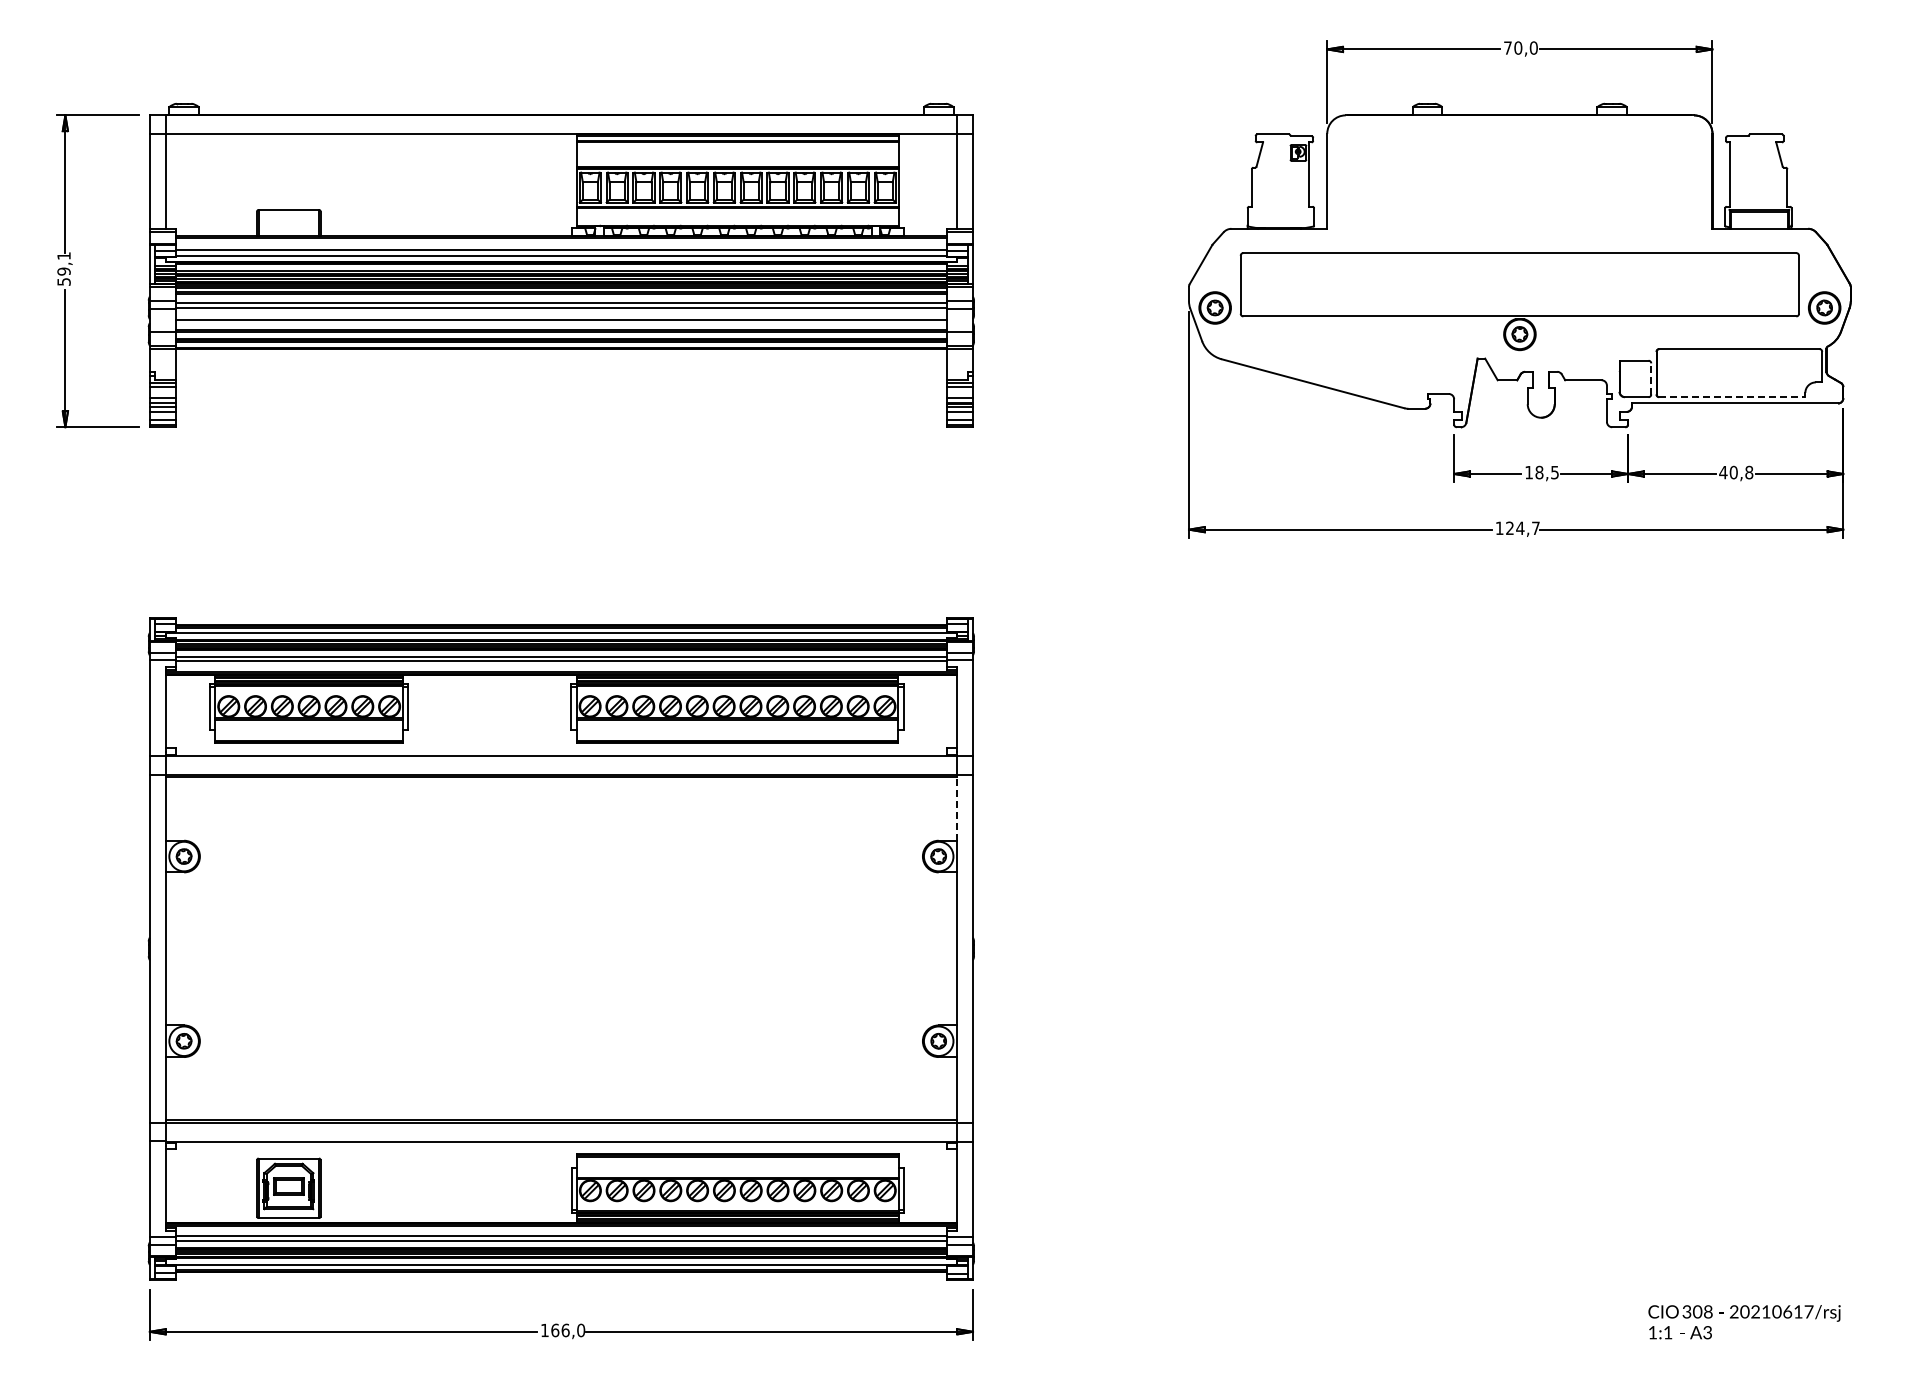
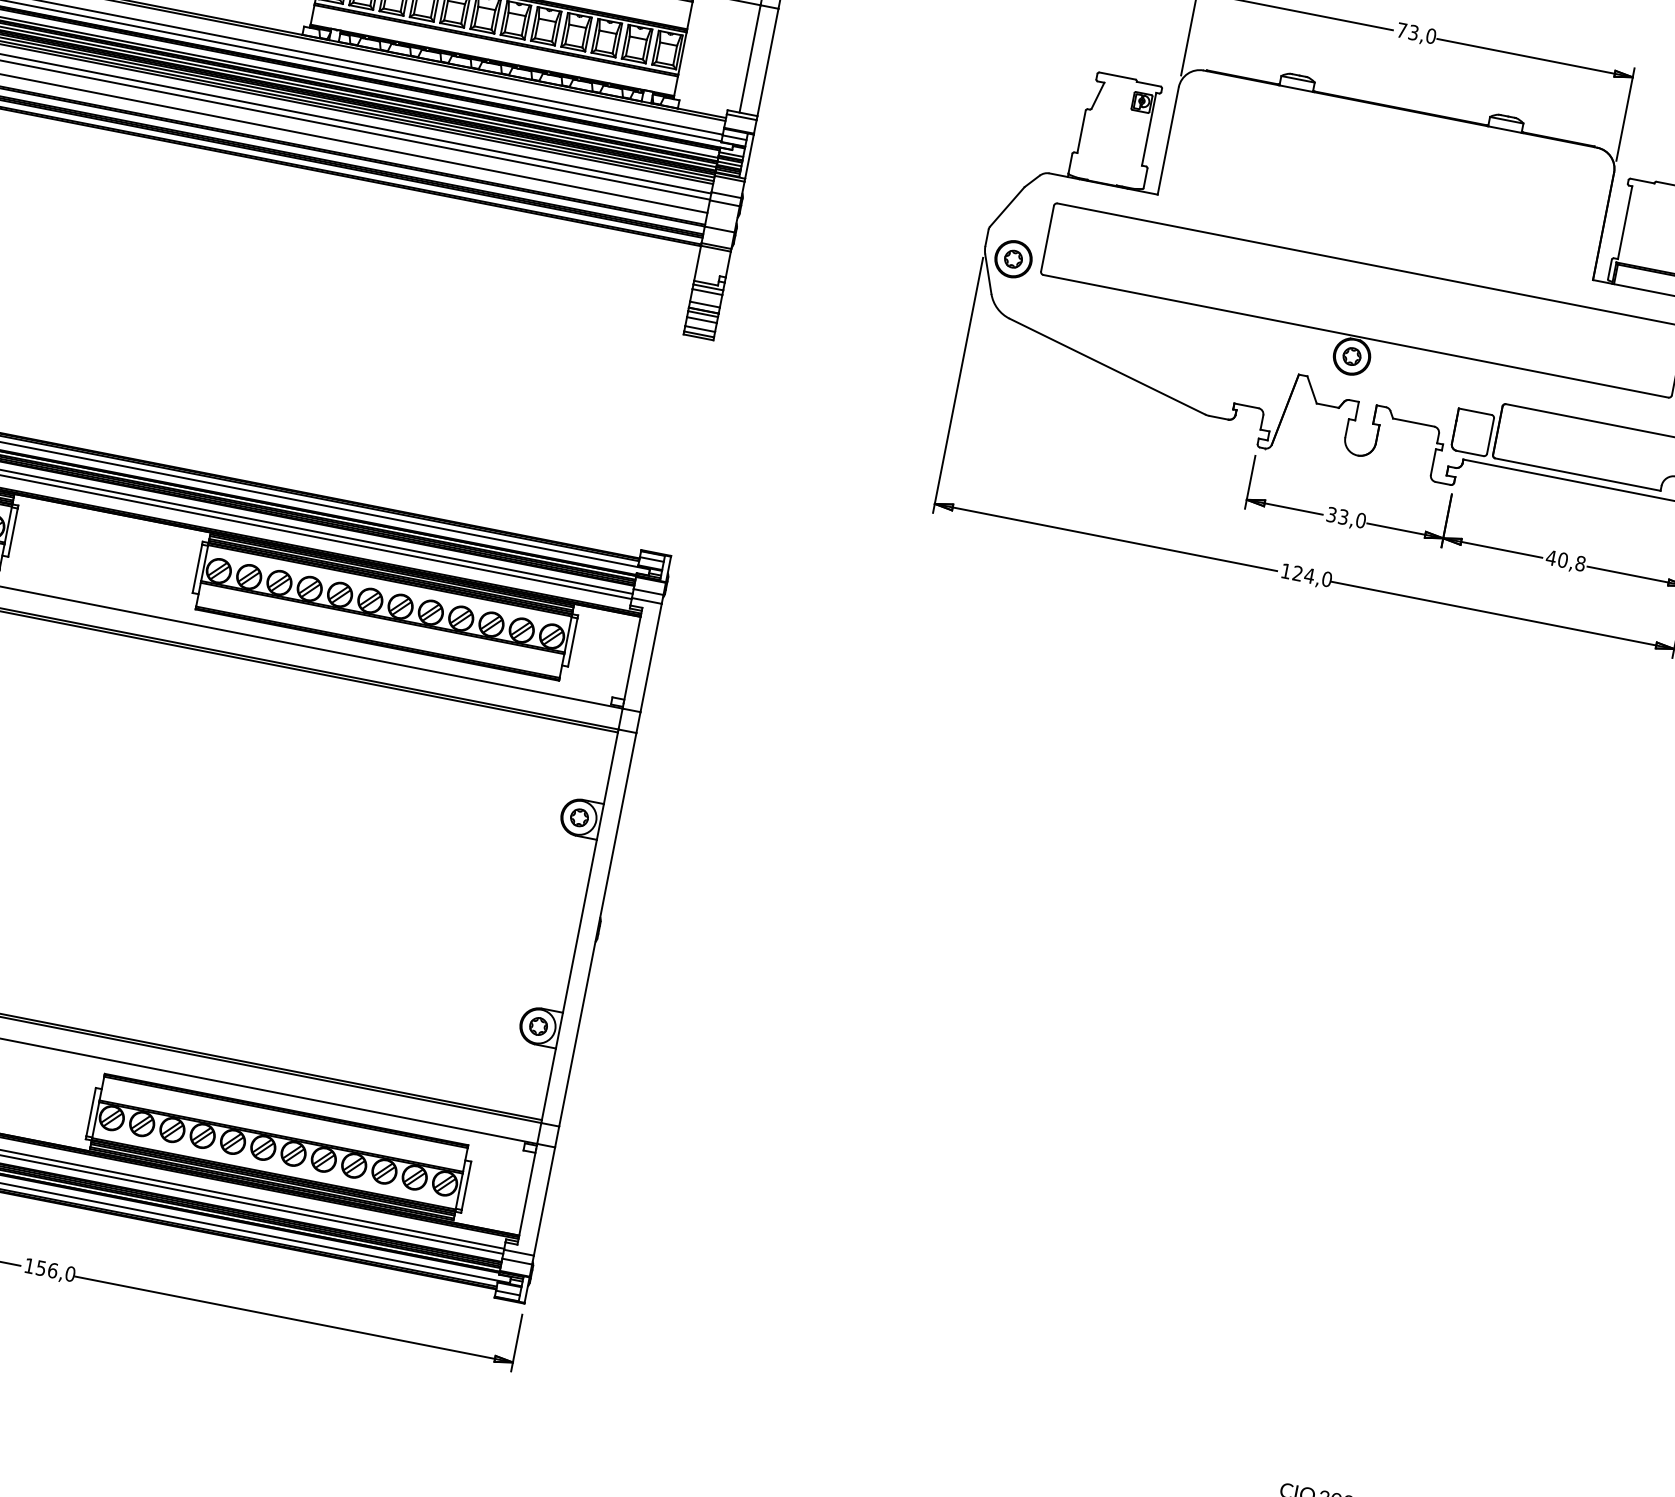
text: (1518, 47) -> (1414, 32), 70,0 -> 73,0
line: (1651, 378) -> (1490, 435), dashed -> solid
line: (1732, 397) -> (1578, 475), dashed -> solid
text: (1542, 472) -> (1346, 517), 18,5 -> 33,0
text: (1535, 528) -> (1326, 579), 124,7 -> 124,0
line: (957, 809) -> (611, 768), dashed -> solid
text: (555, 1330) -> (41, 1268), 166,0 -> 156,0

